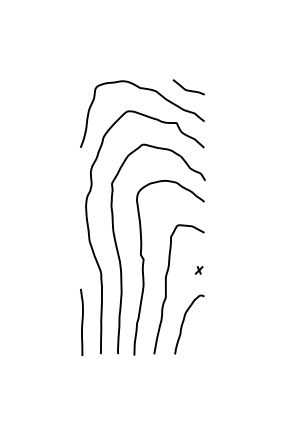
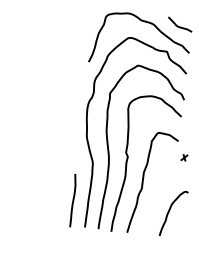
part: (198, 270) -> (183, 157), moved
curve: (184, 321) -> (170, 210), moved

